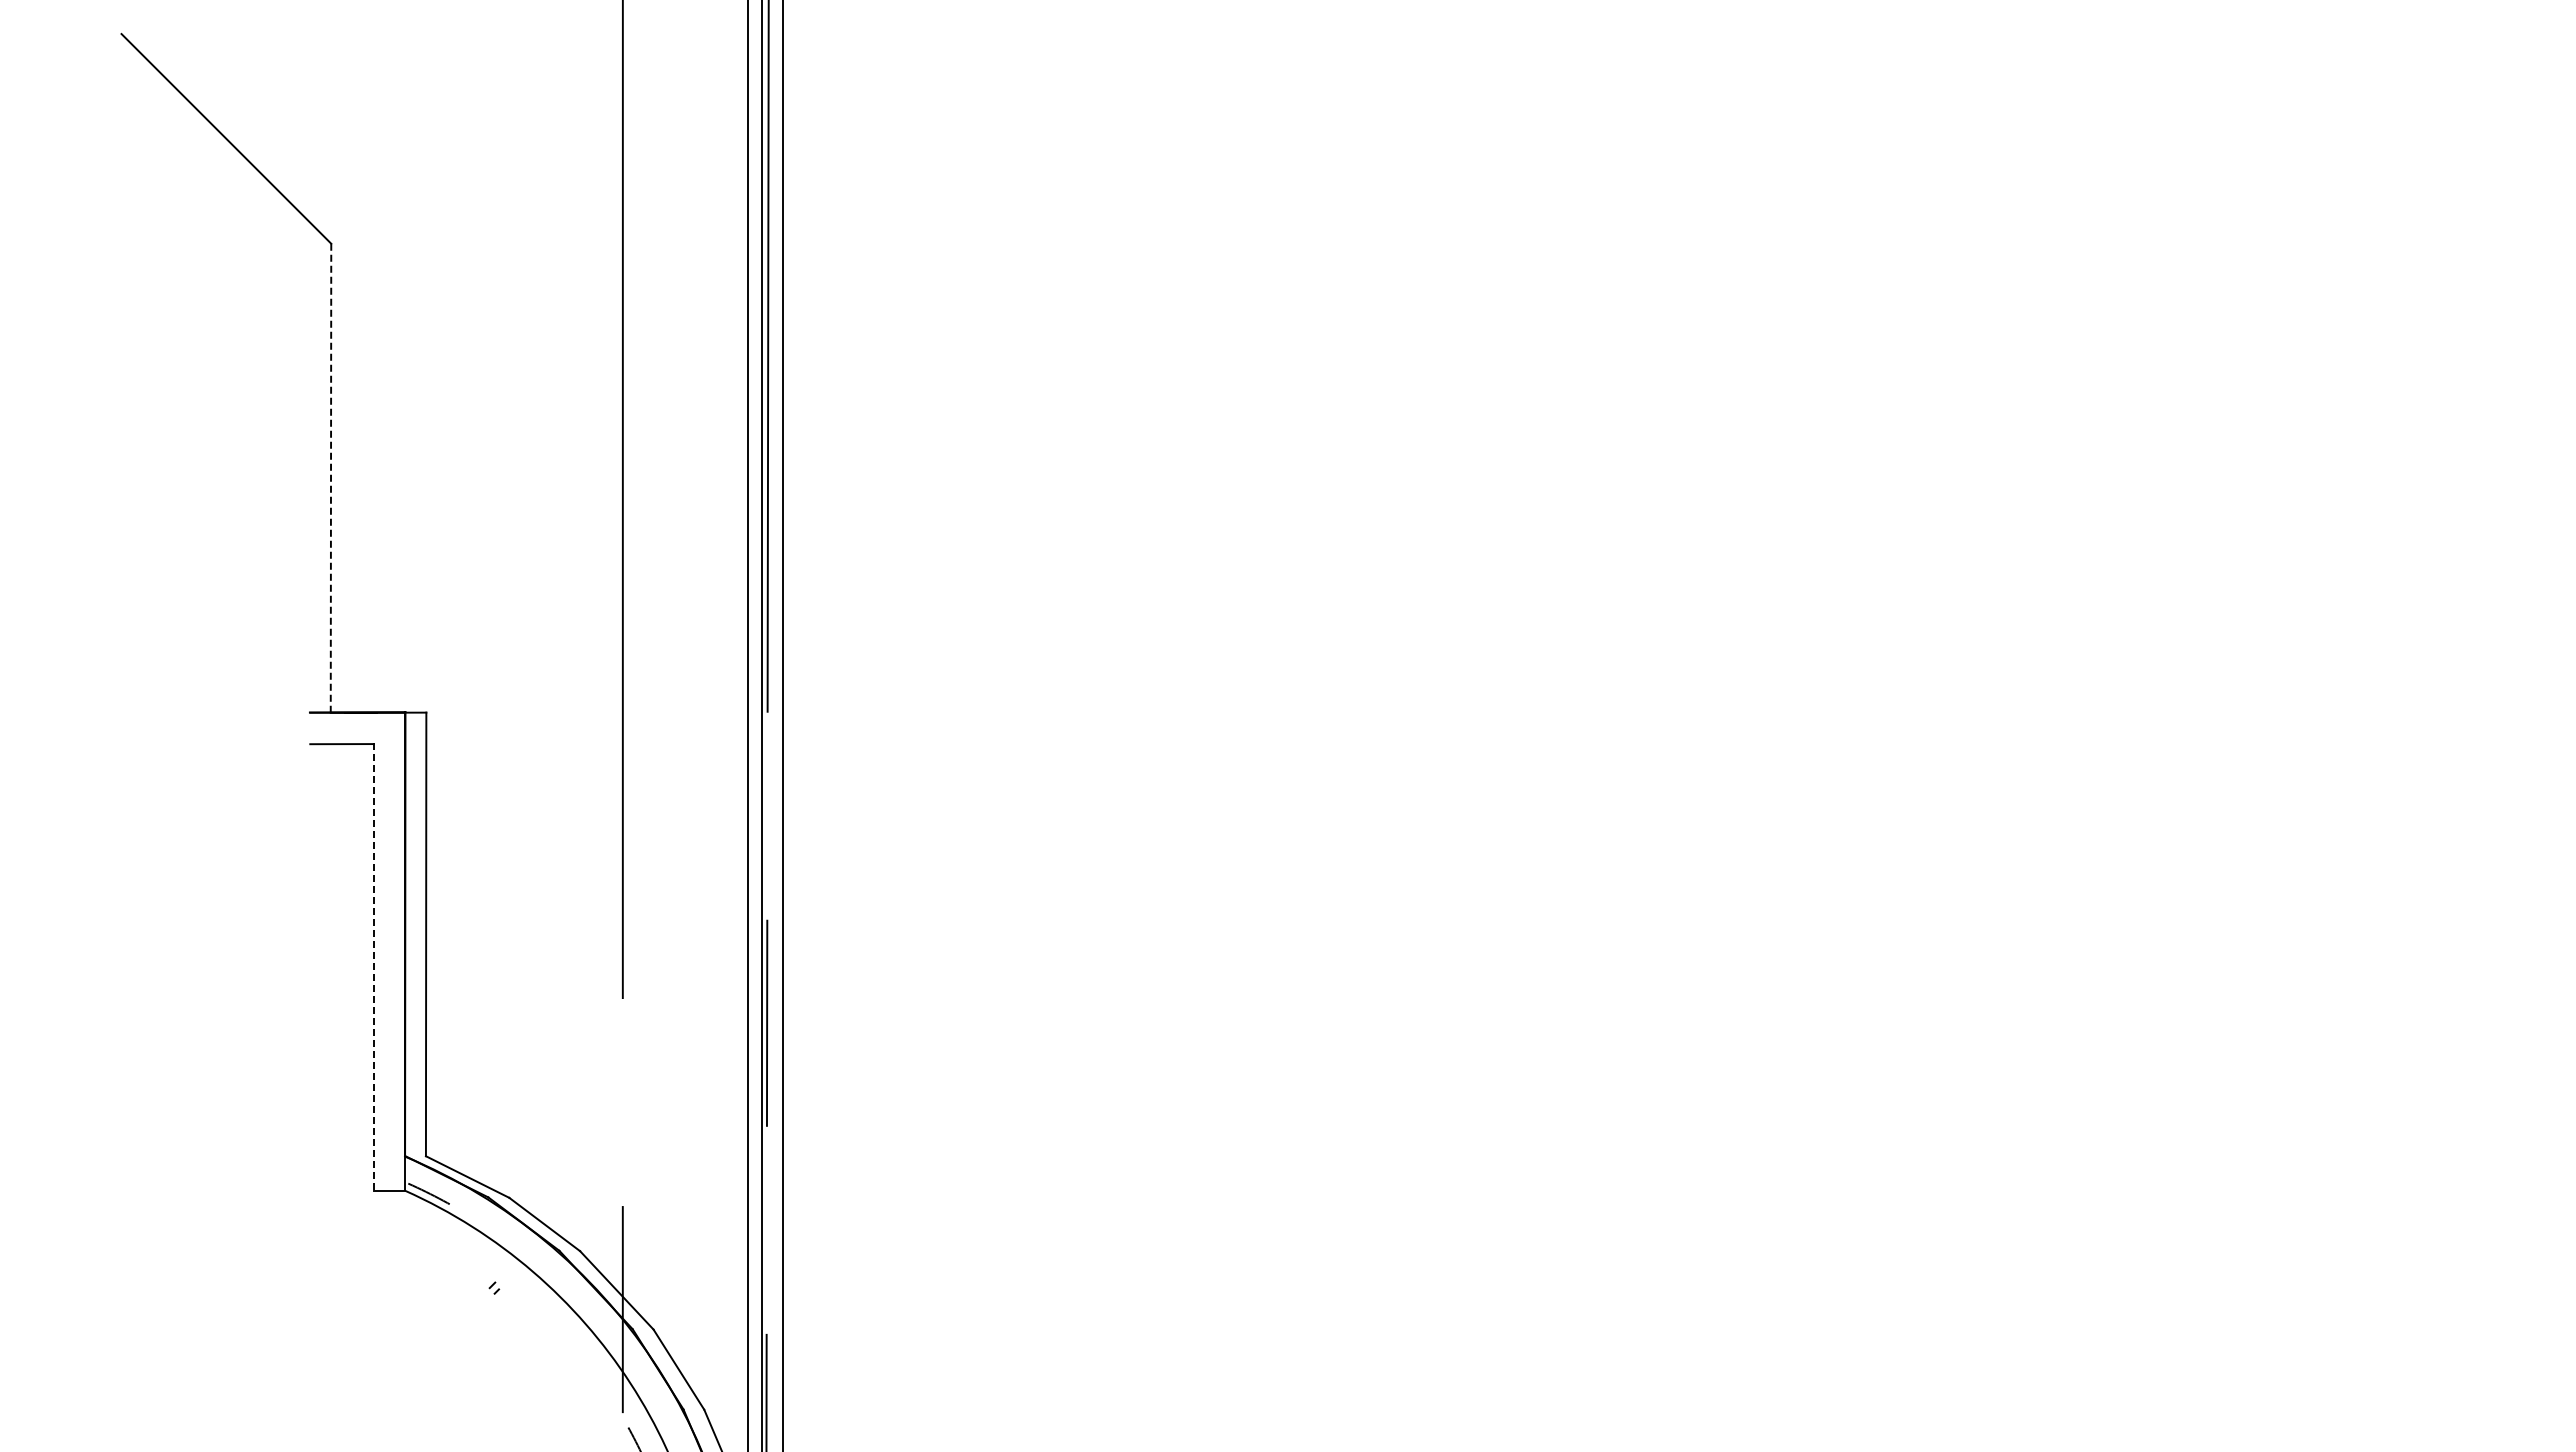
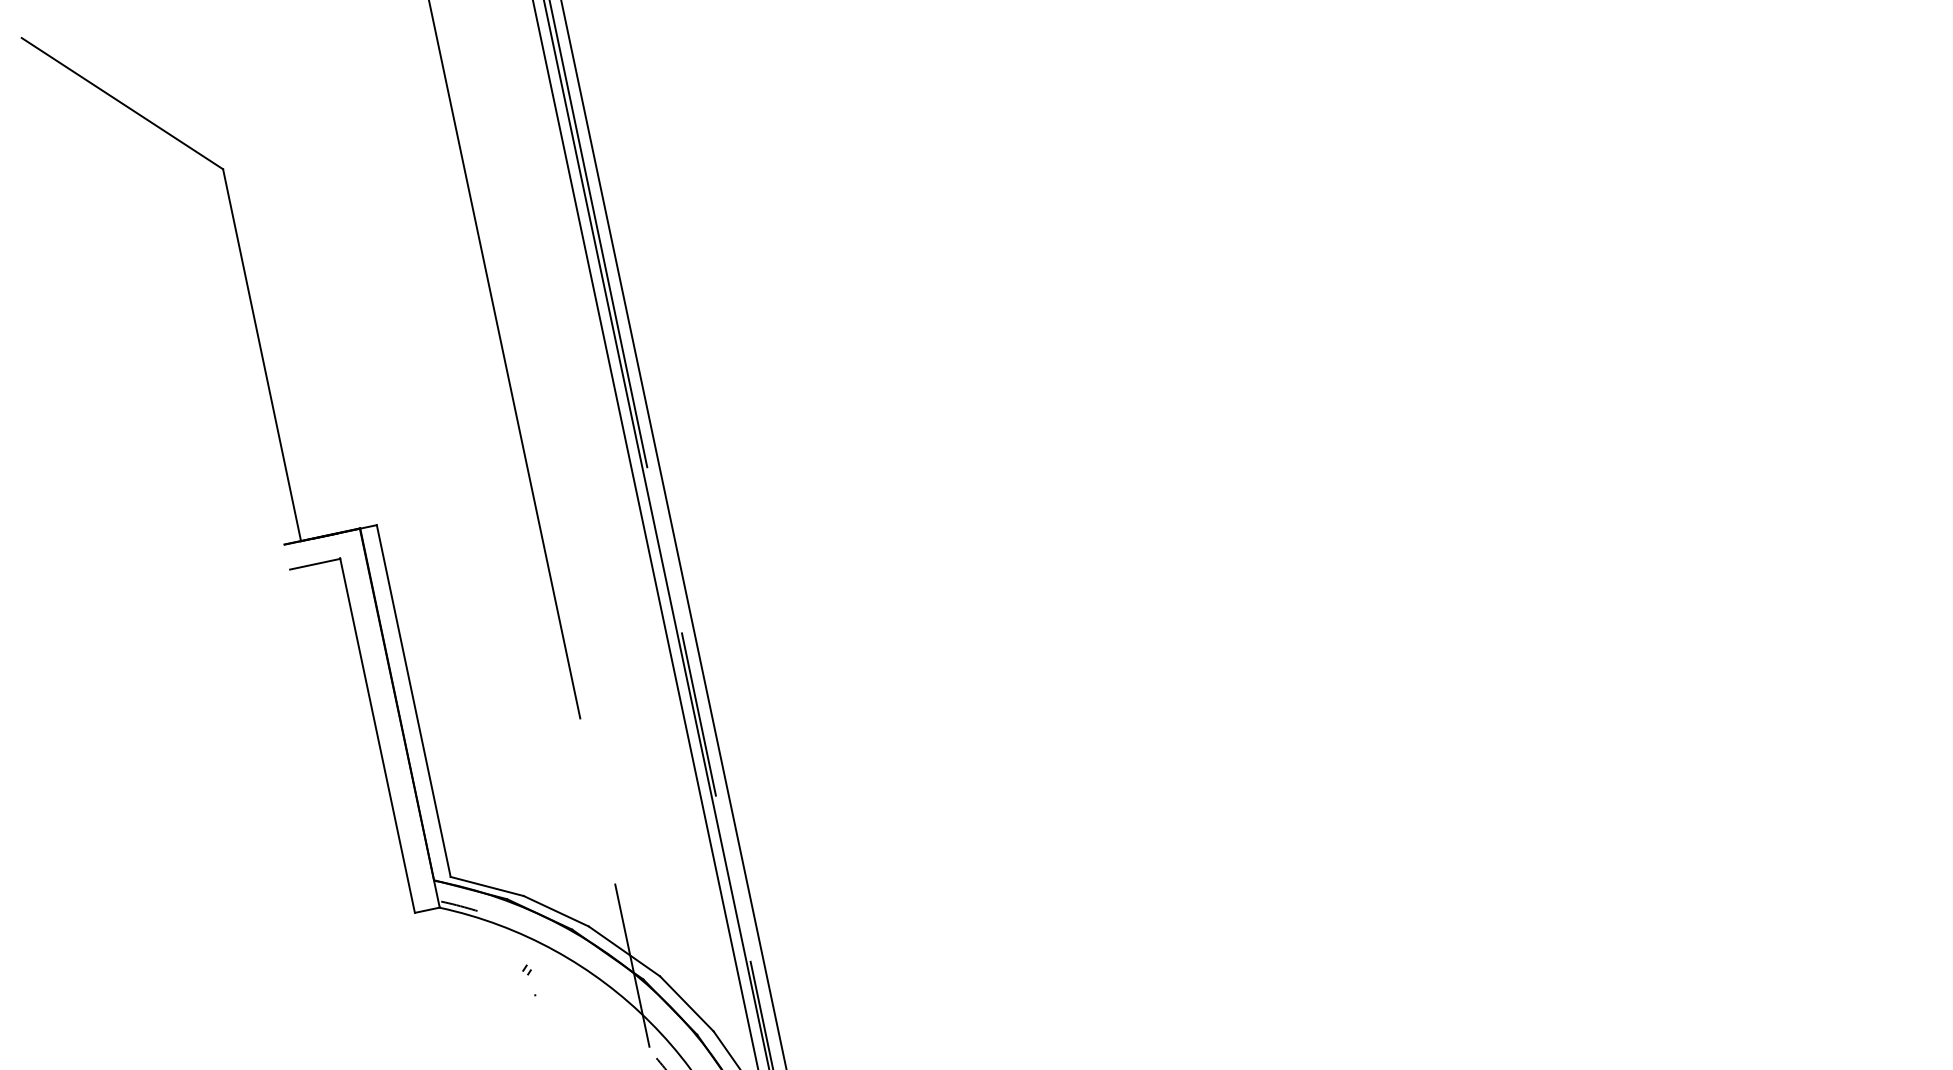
line: (331, 478) -> (262, 355), dashed -> solid
line: (373, 966) -> (377, 735), dashed -> solid

